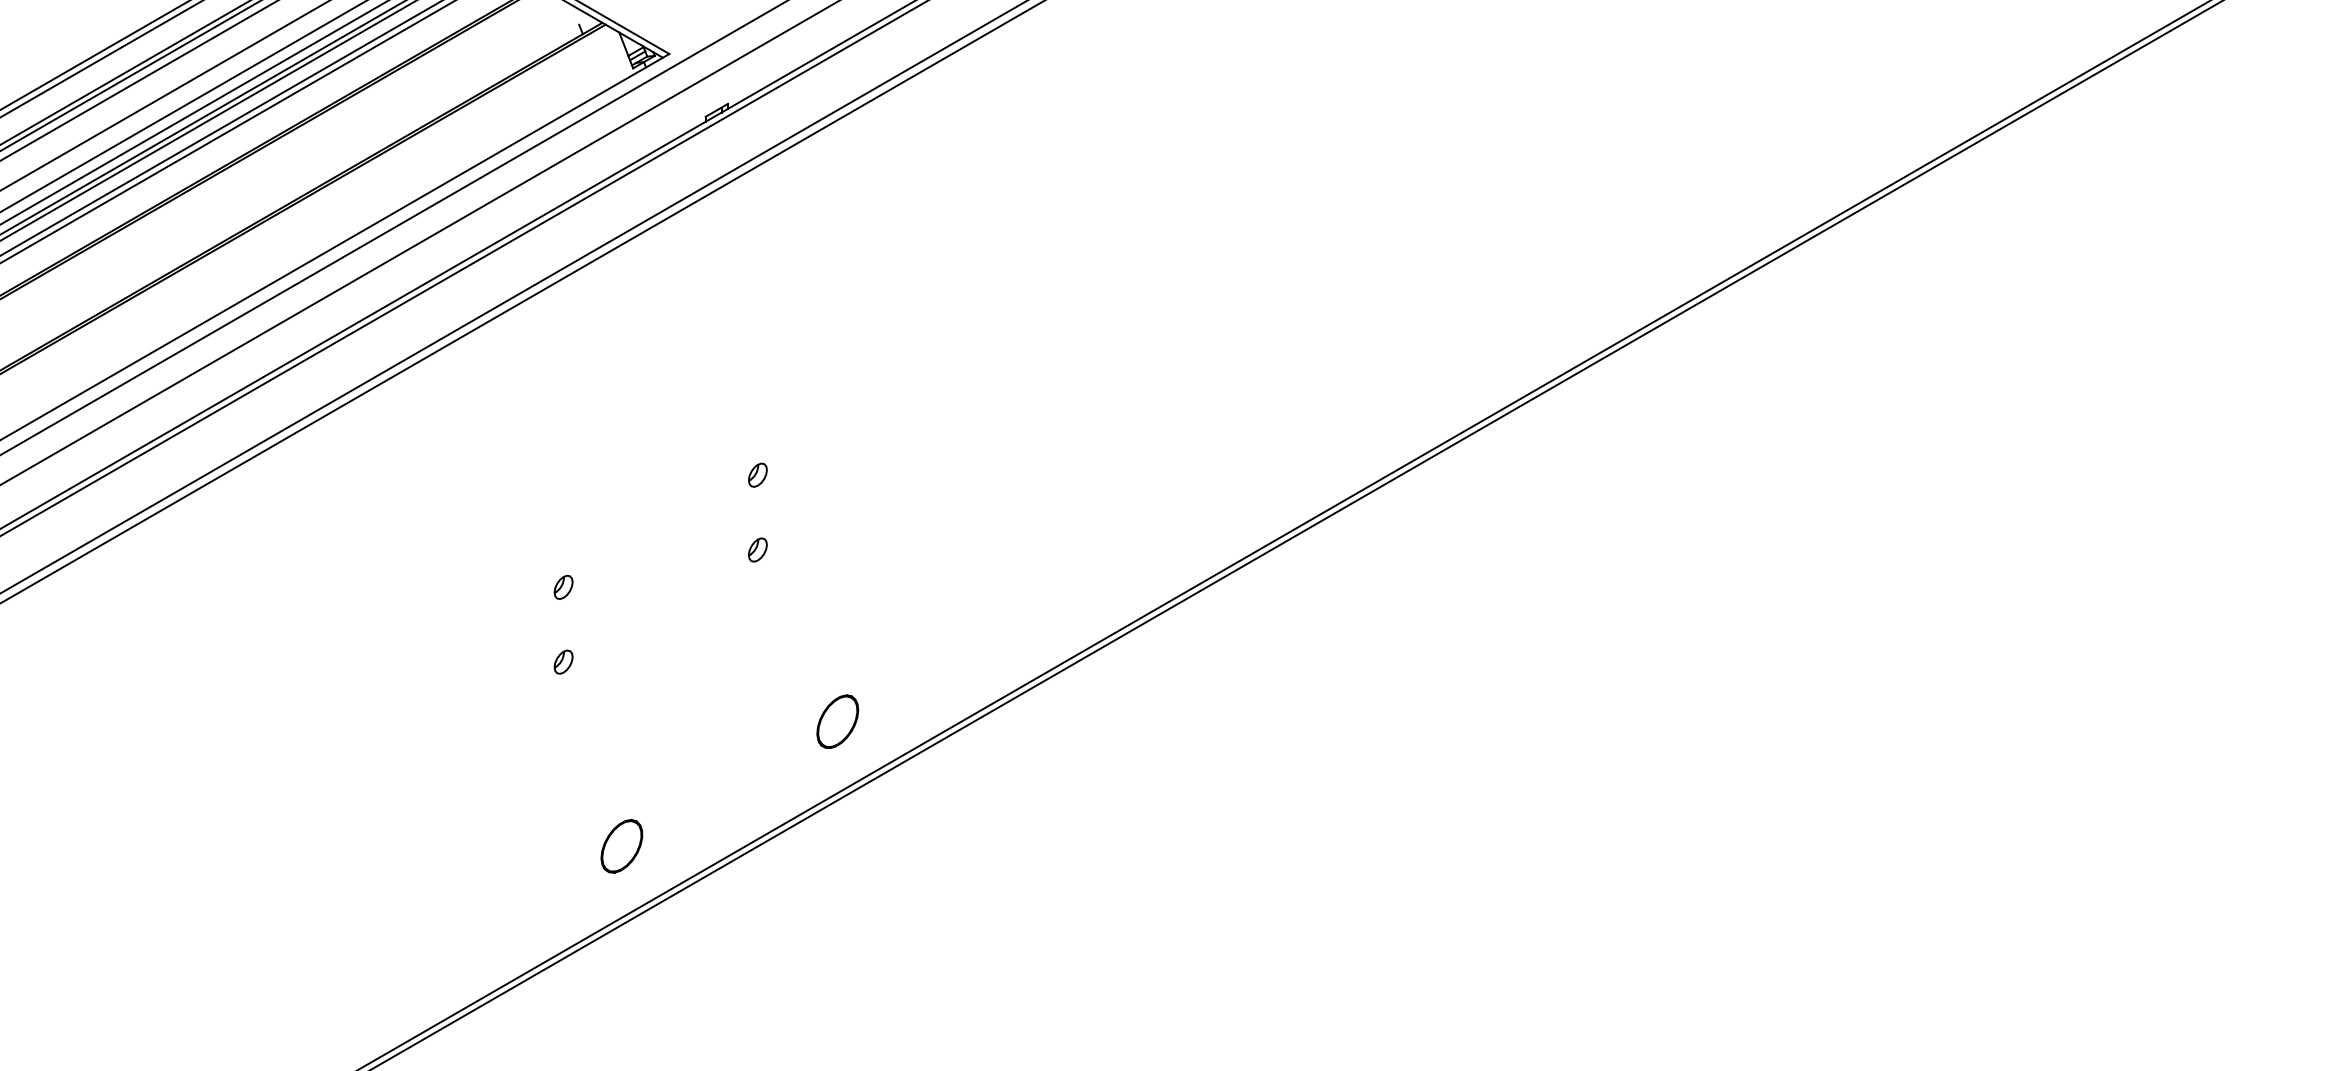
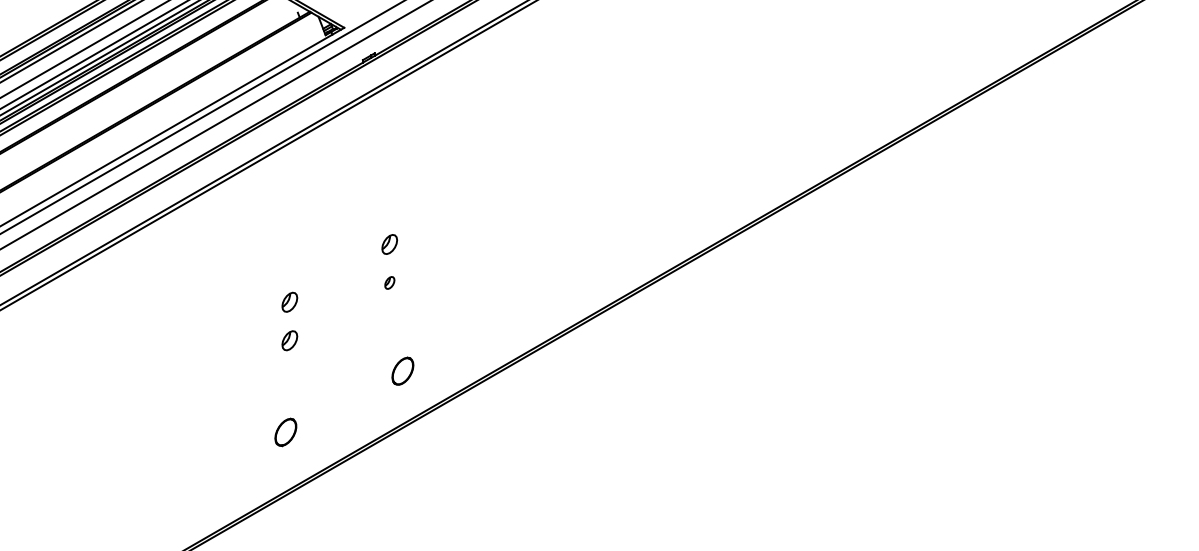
part: (757, 475) -> (389, 244), size x1.6
part: (562, 586) -> (289, 301), size x1.6
part: (562, 661) -> (289, 340), size x1.6
part: (836, 720) -> (402, 370), moved
part: (621, 846) -> (285, 432), moved

